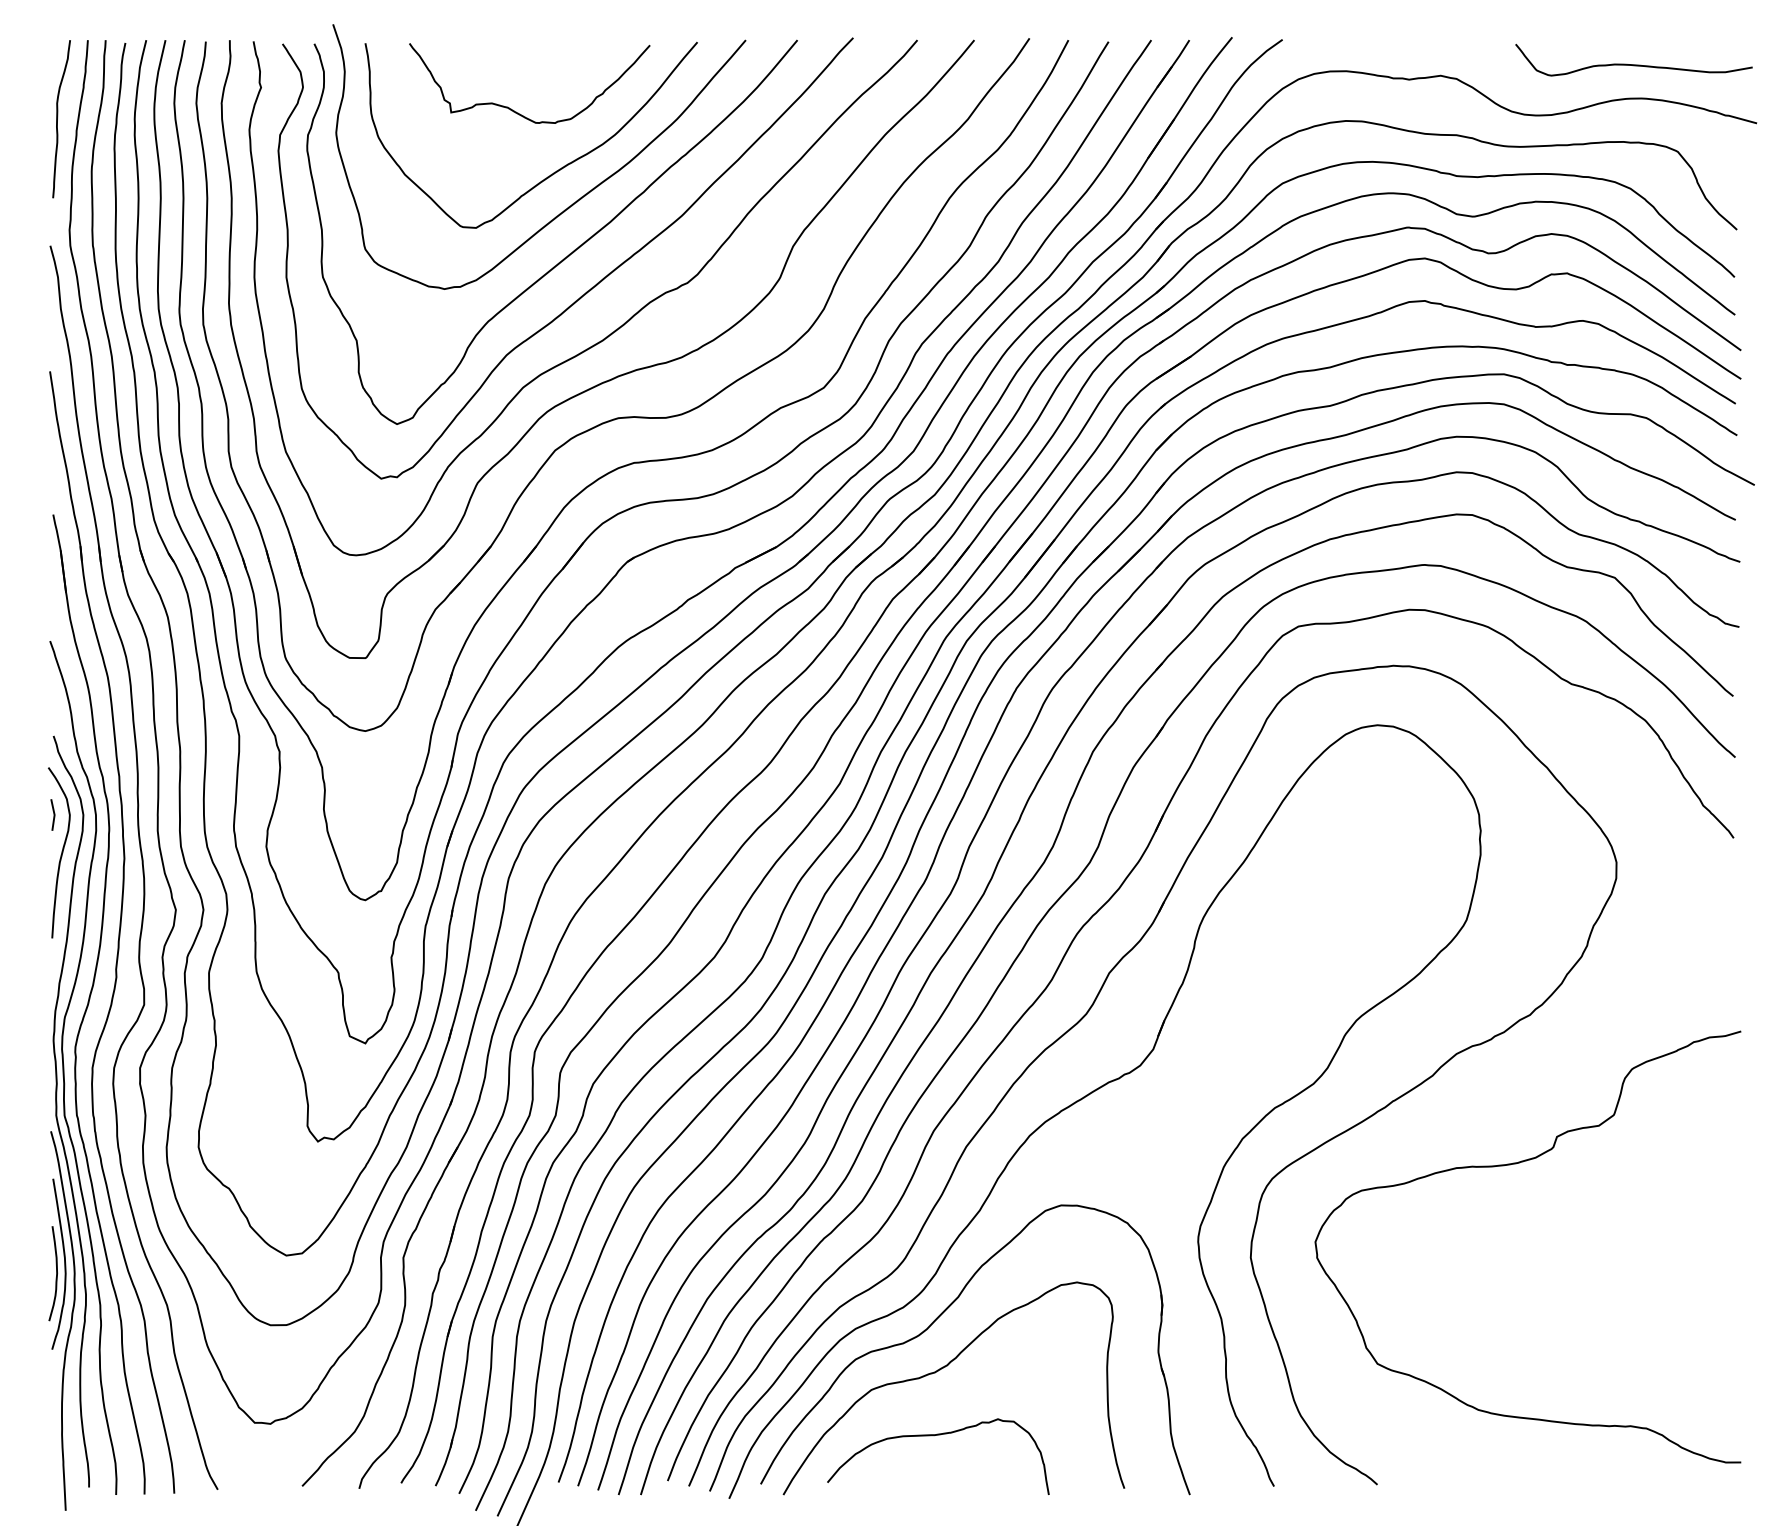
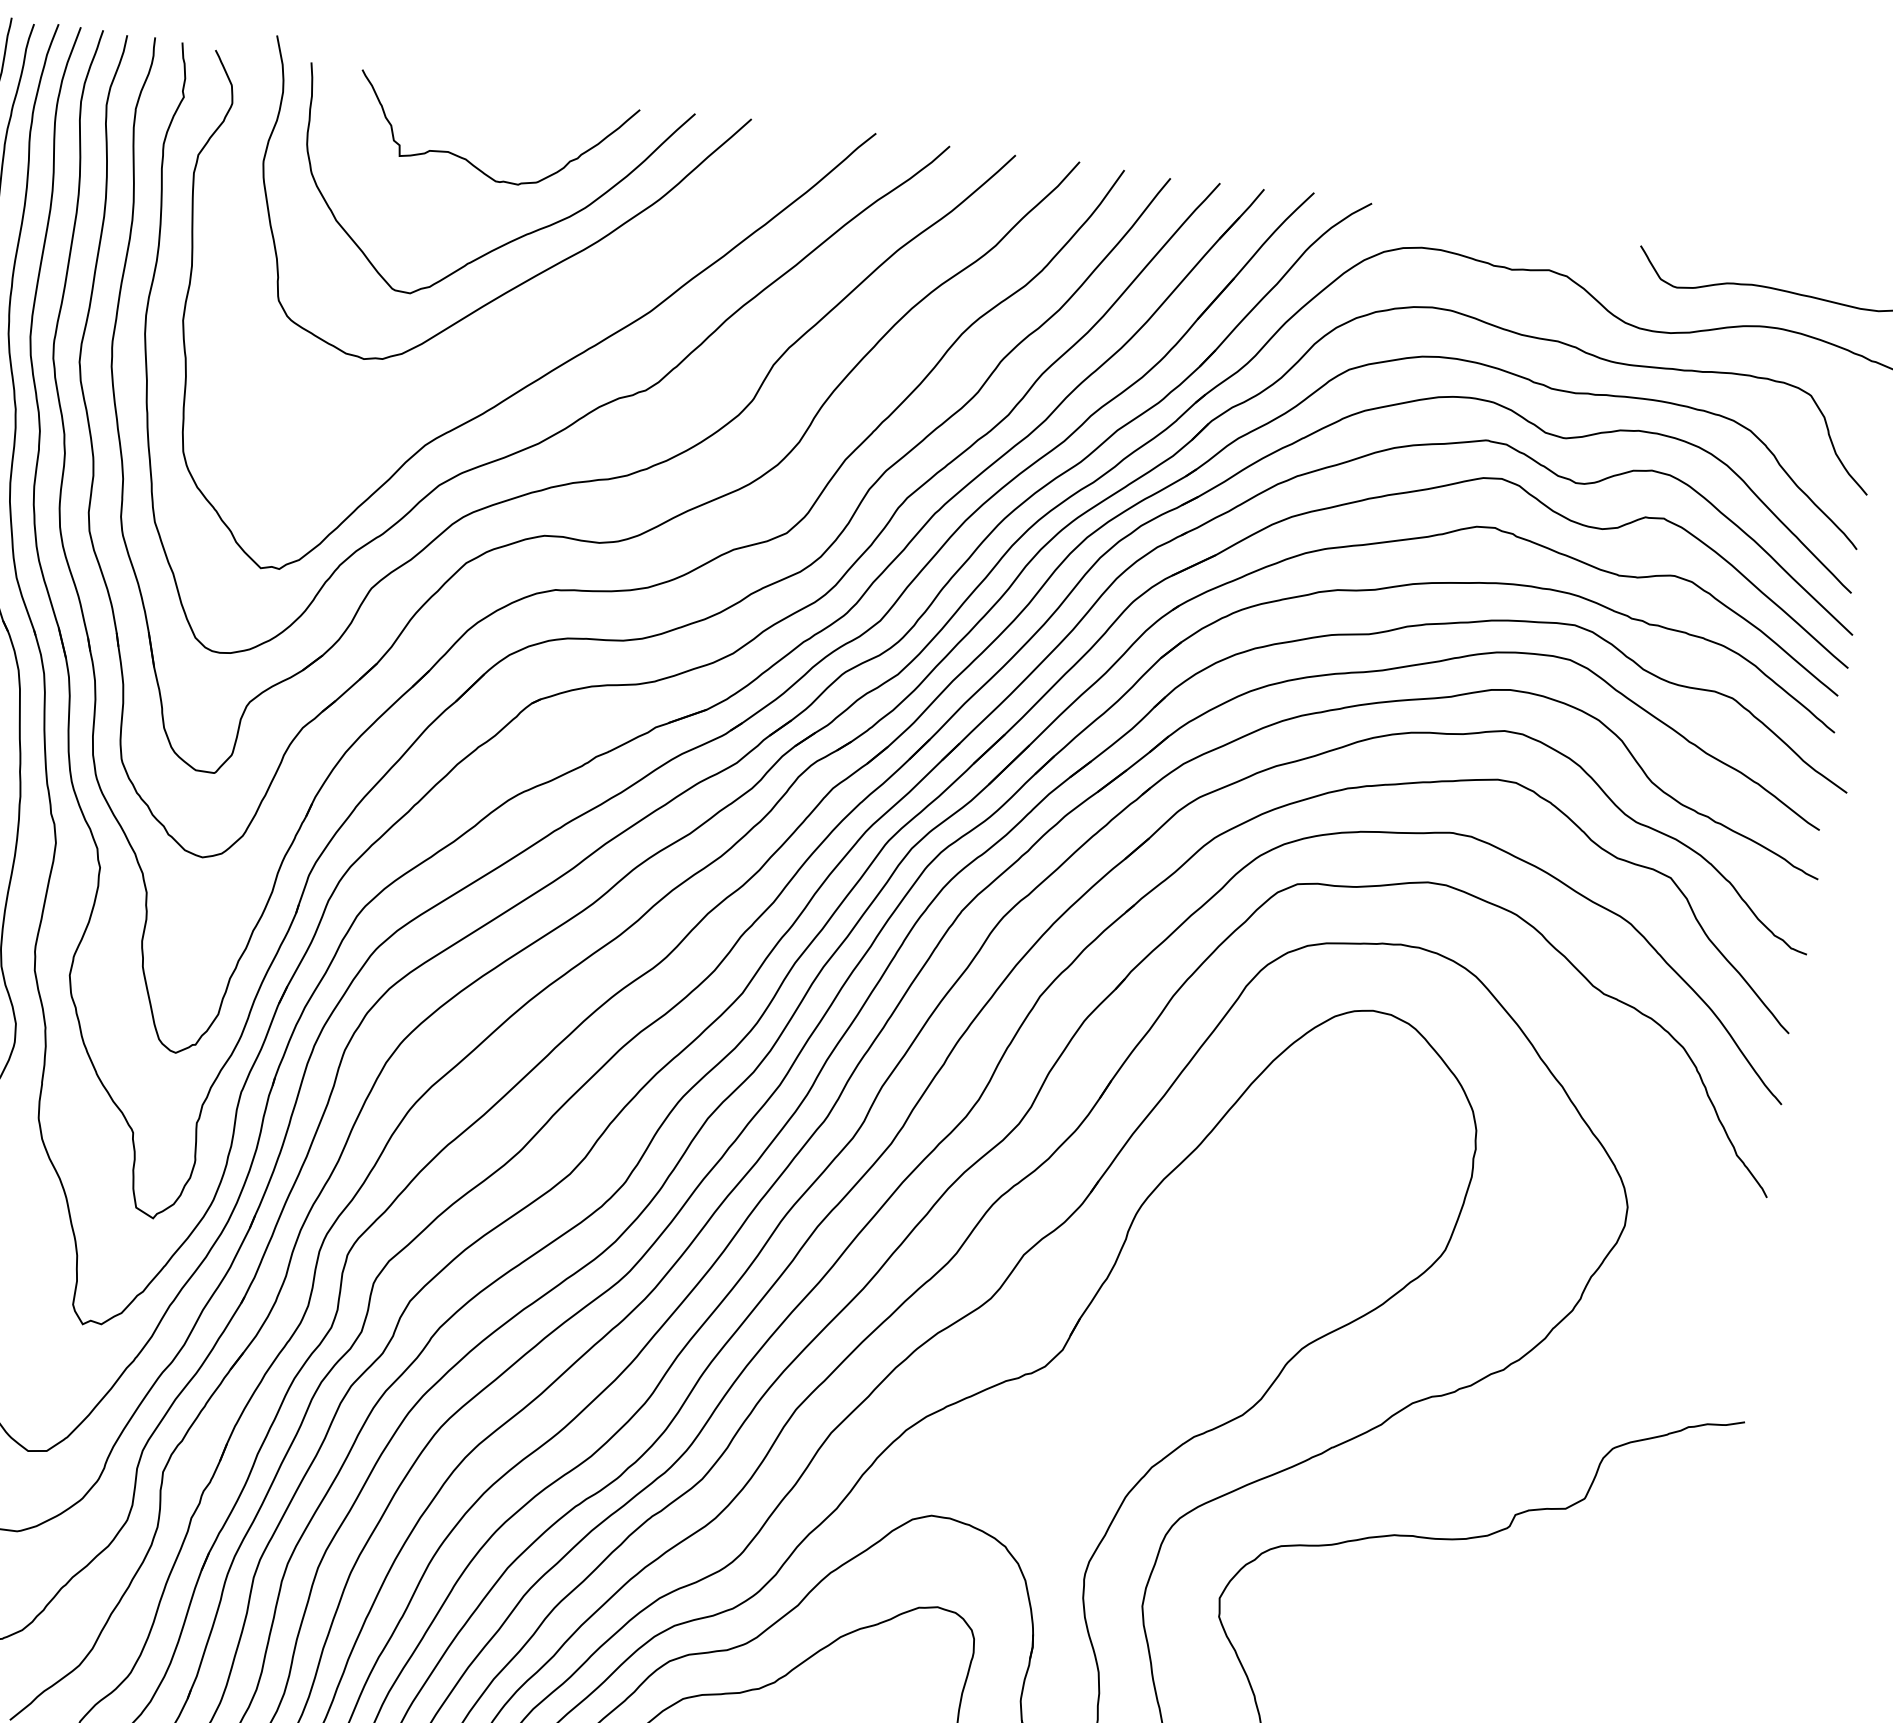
curve: (569, 253) -> (514, 337), removed

